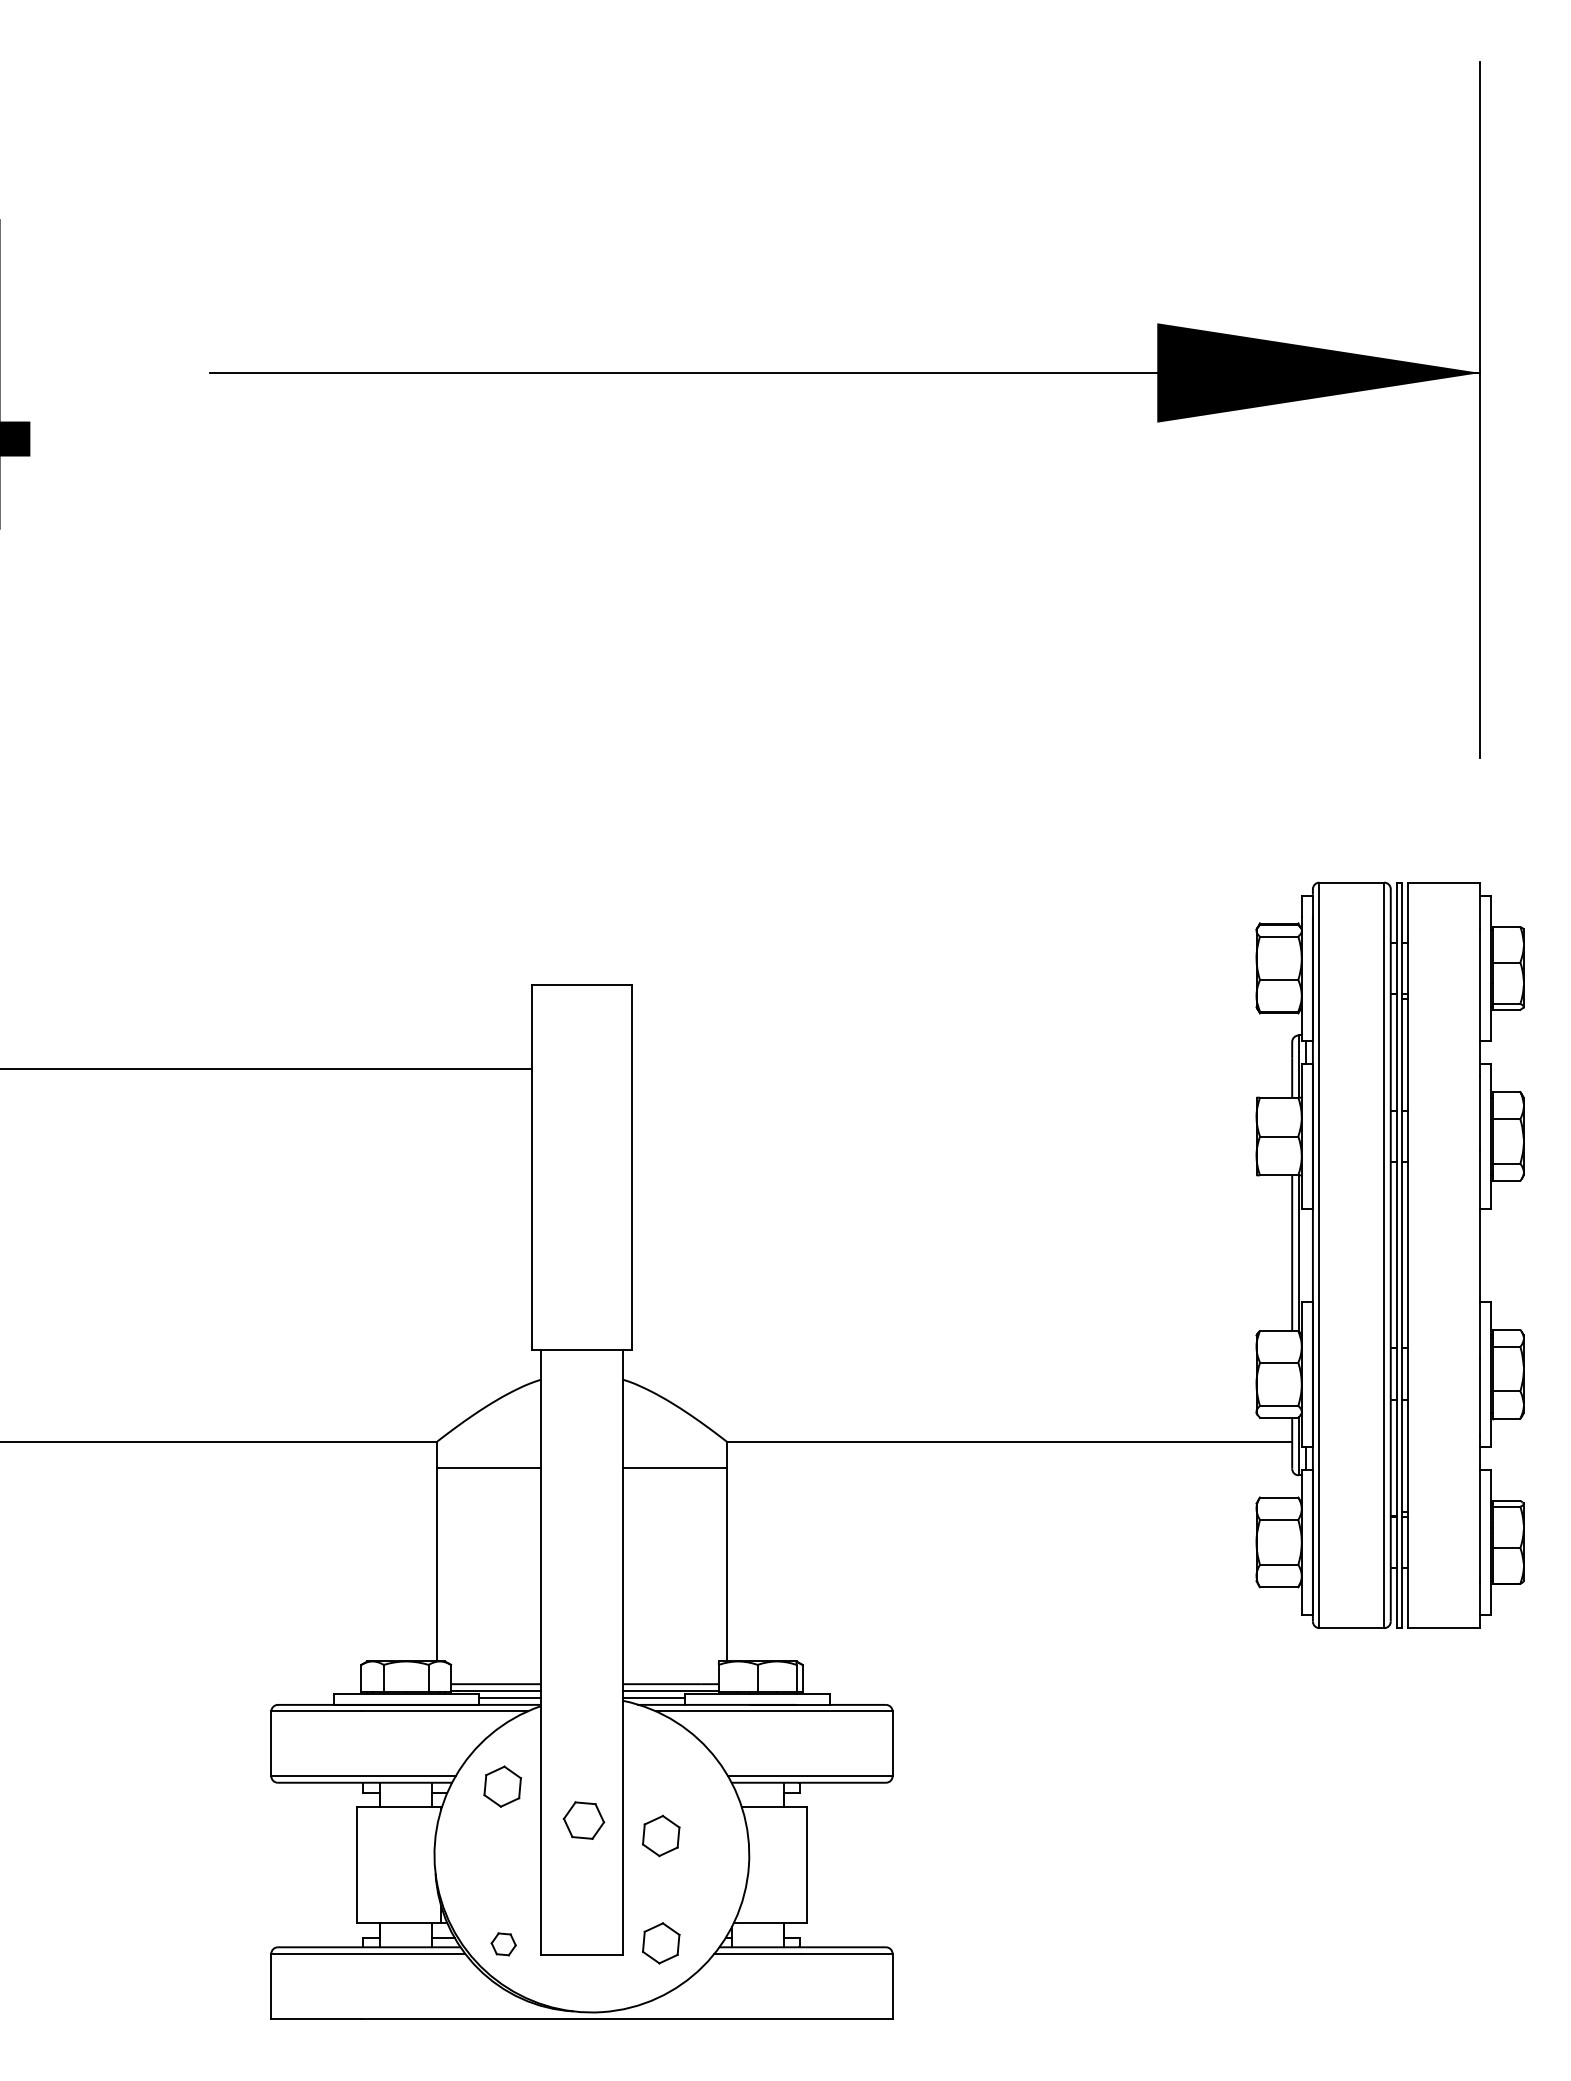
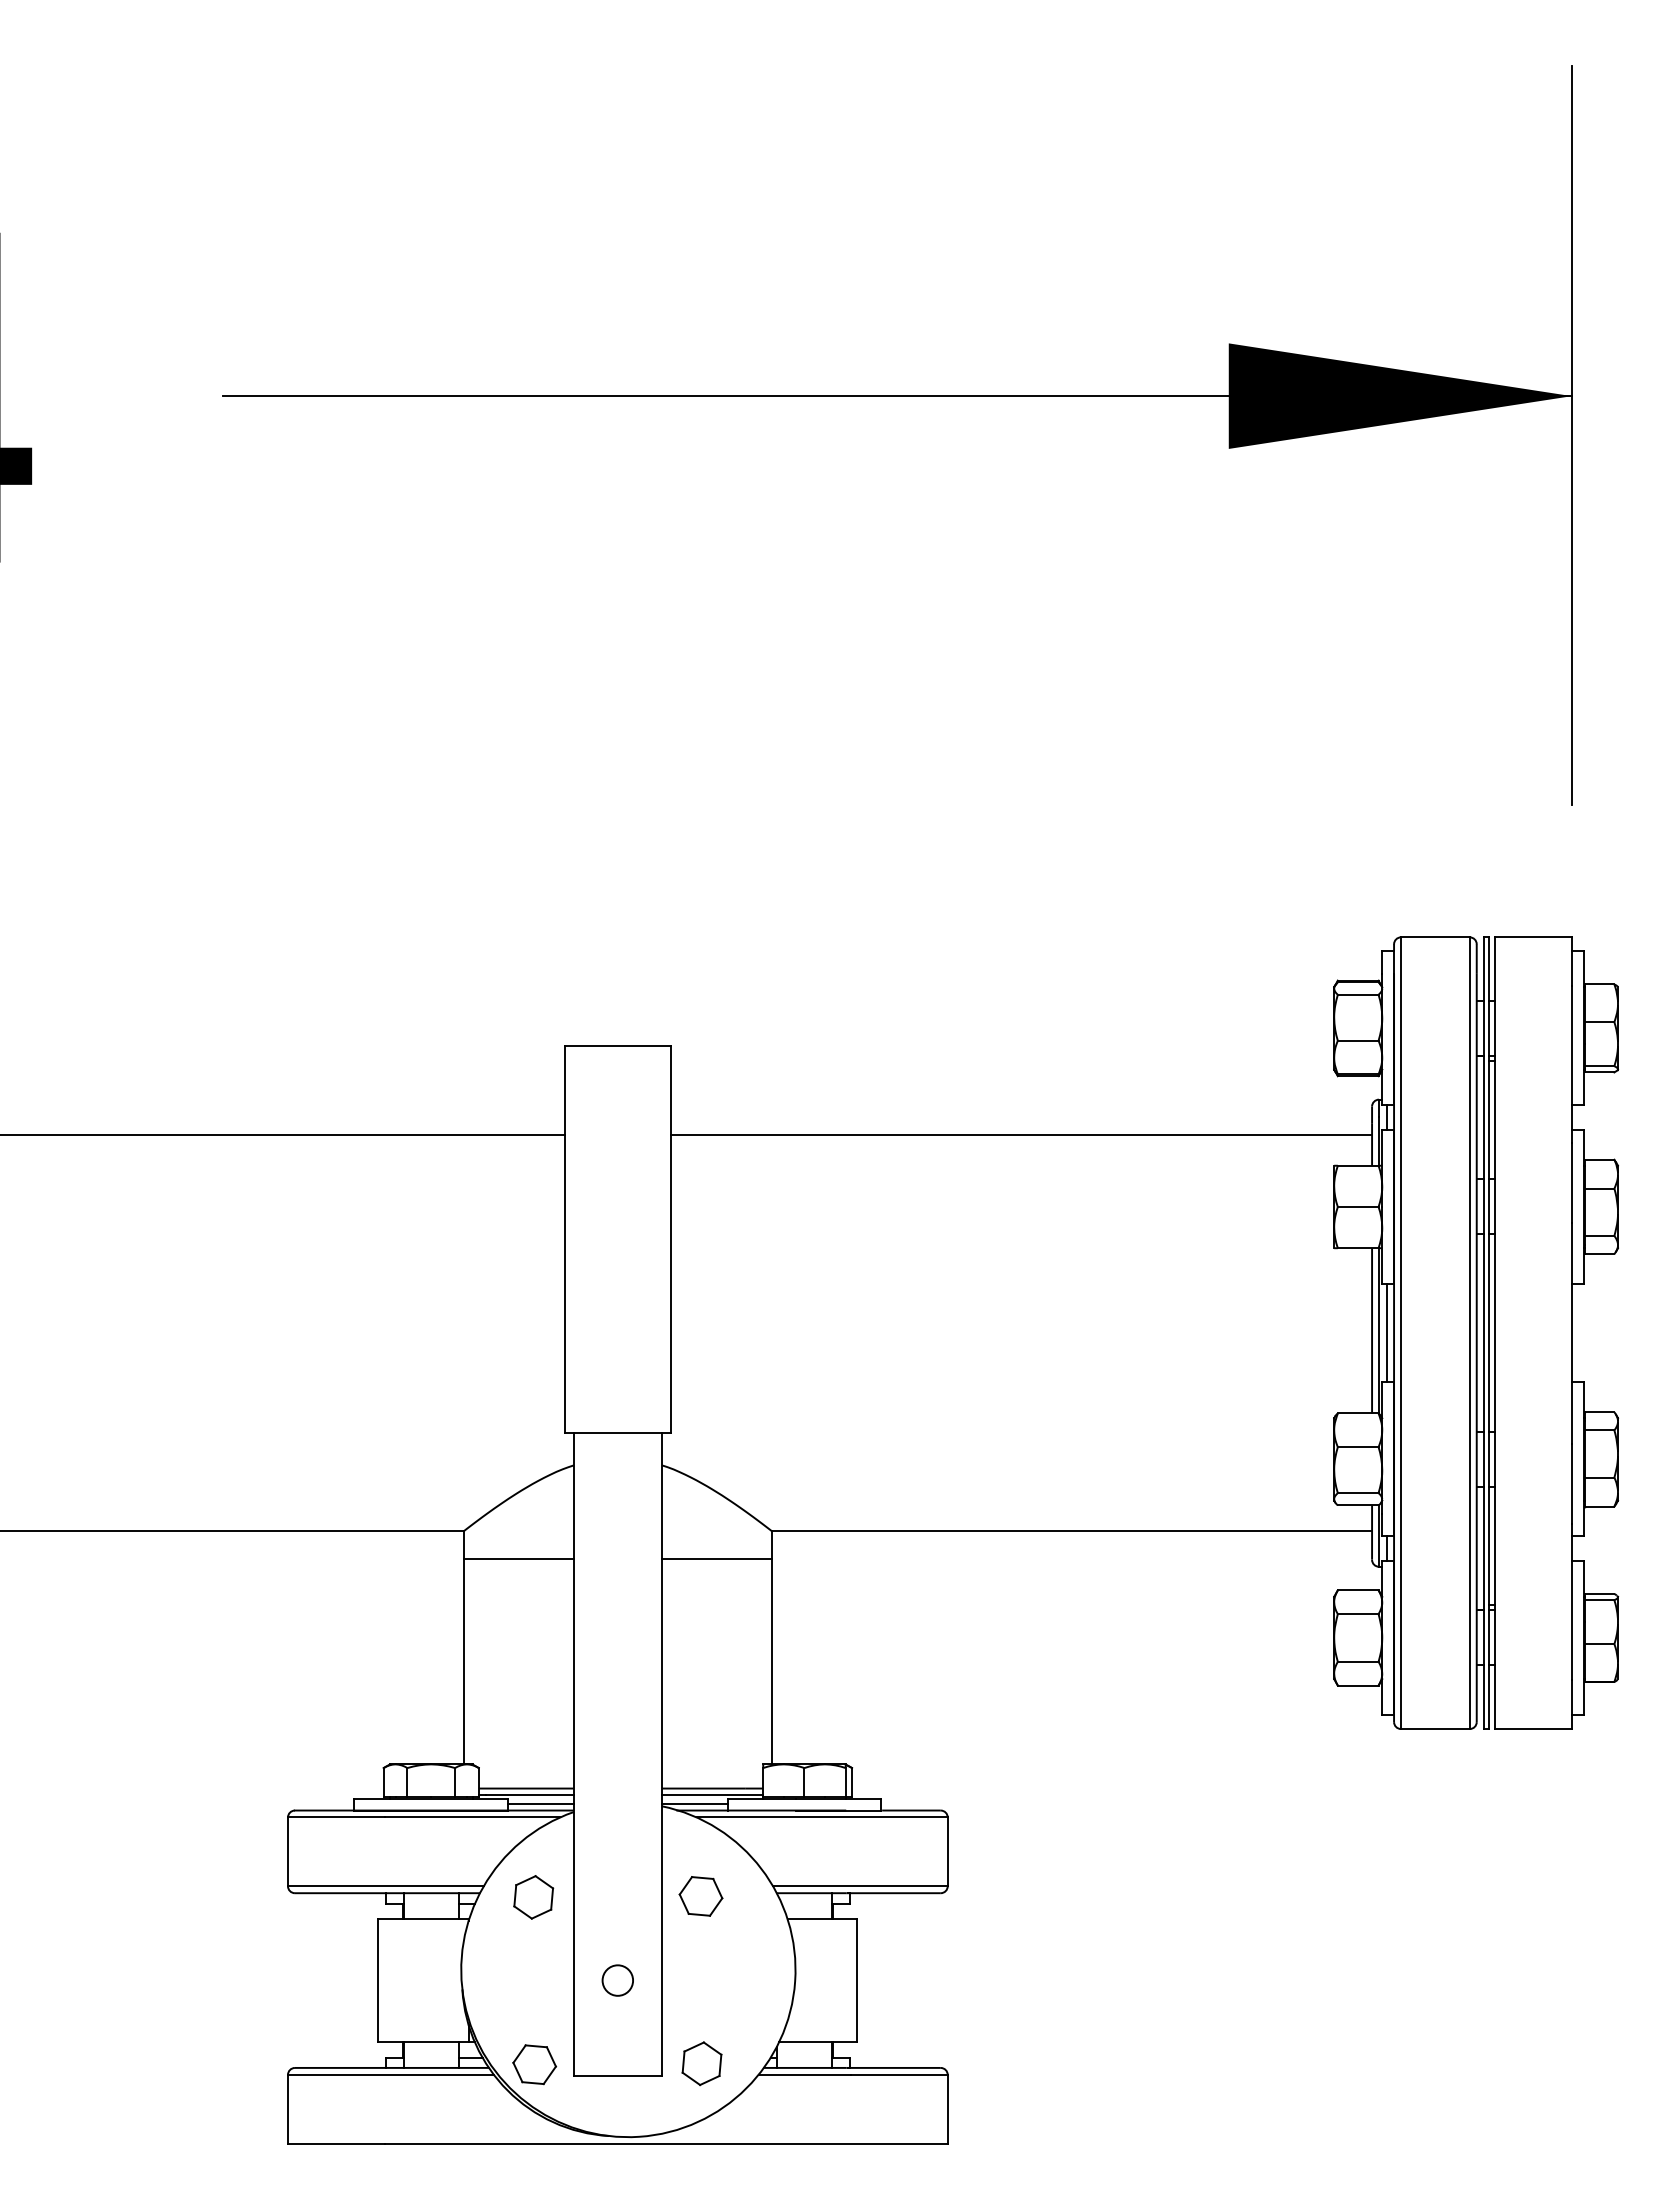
line: (962, 1069) -> (1021, 1135), added
line: (1306, 1254) -> (1387, 1332), added
part: (583, 1820) -> (700, 1896), moved
part: (660, 1835) -> (701, 1949), removed
circle: (581, 1864) -> (617, 1980), added
part: (503, 1944) -> (534, 2064), size x1.67

